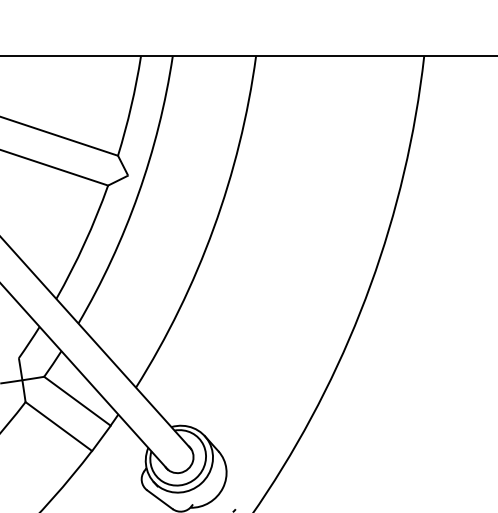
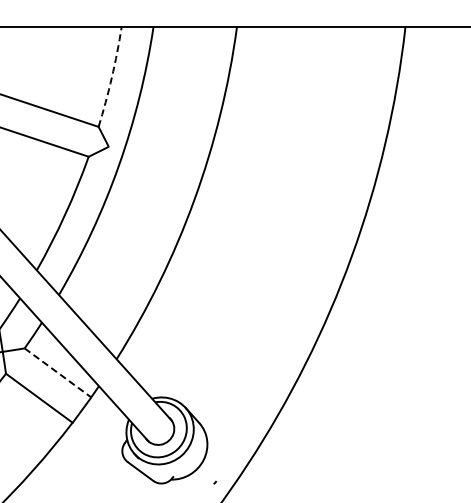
arc: (131, 106) -> (112, 77), solid -> dashed
line: (77, 401) -> (58, 373), solid -> dashed

